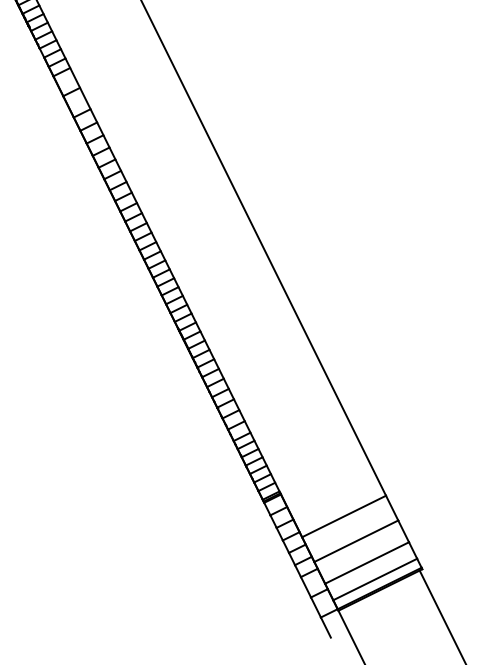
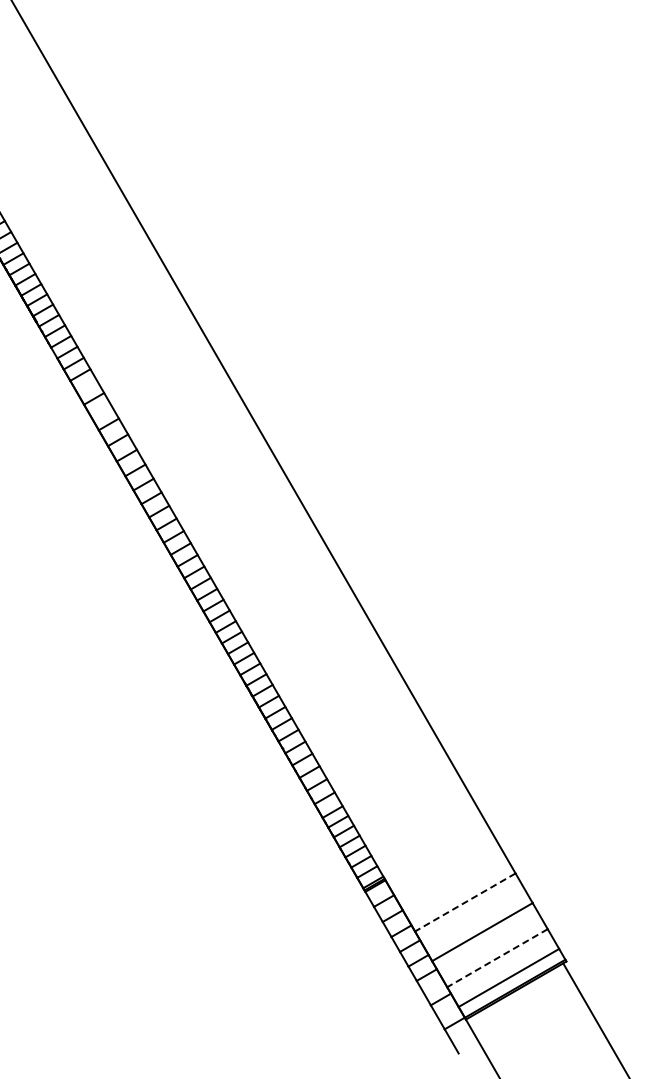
line: (343, 516) -> (464, 902), solid -> dashed
line: (367, 563) -> (497, 958), solid -> dashed

